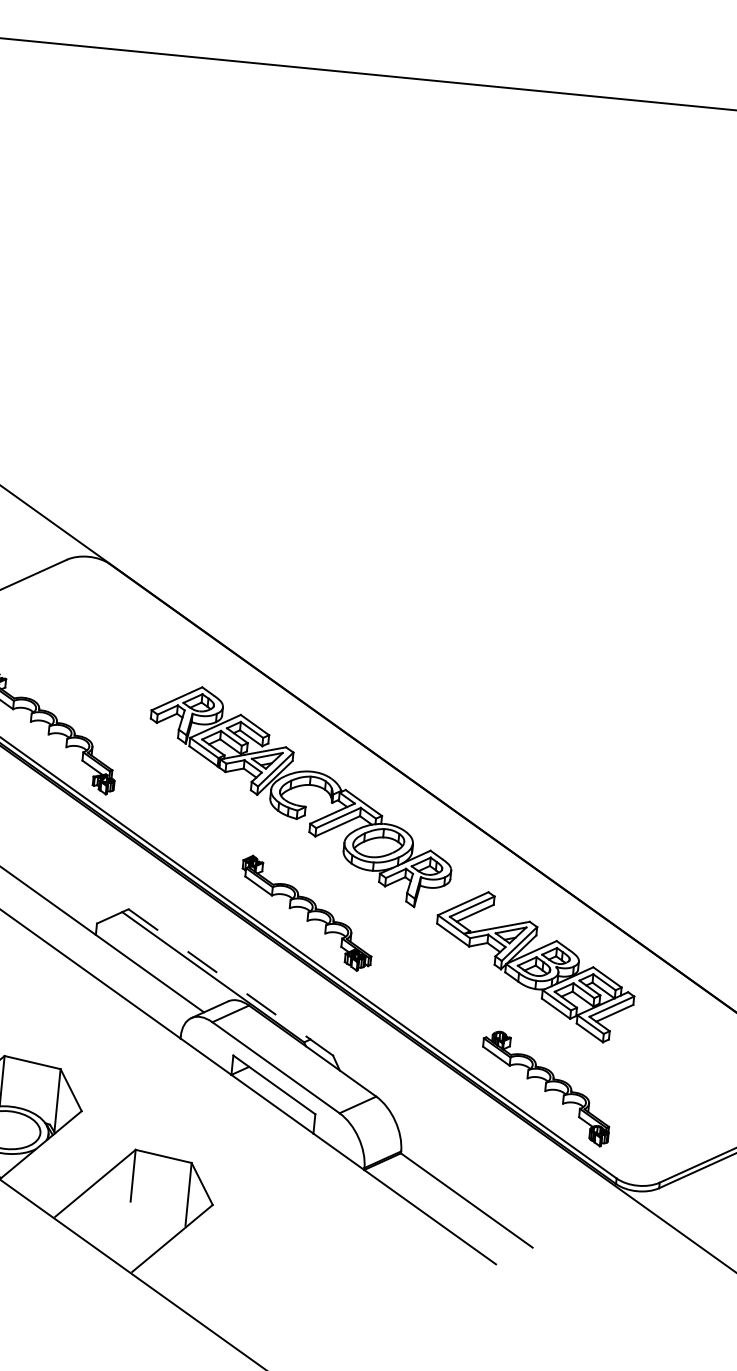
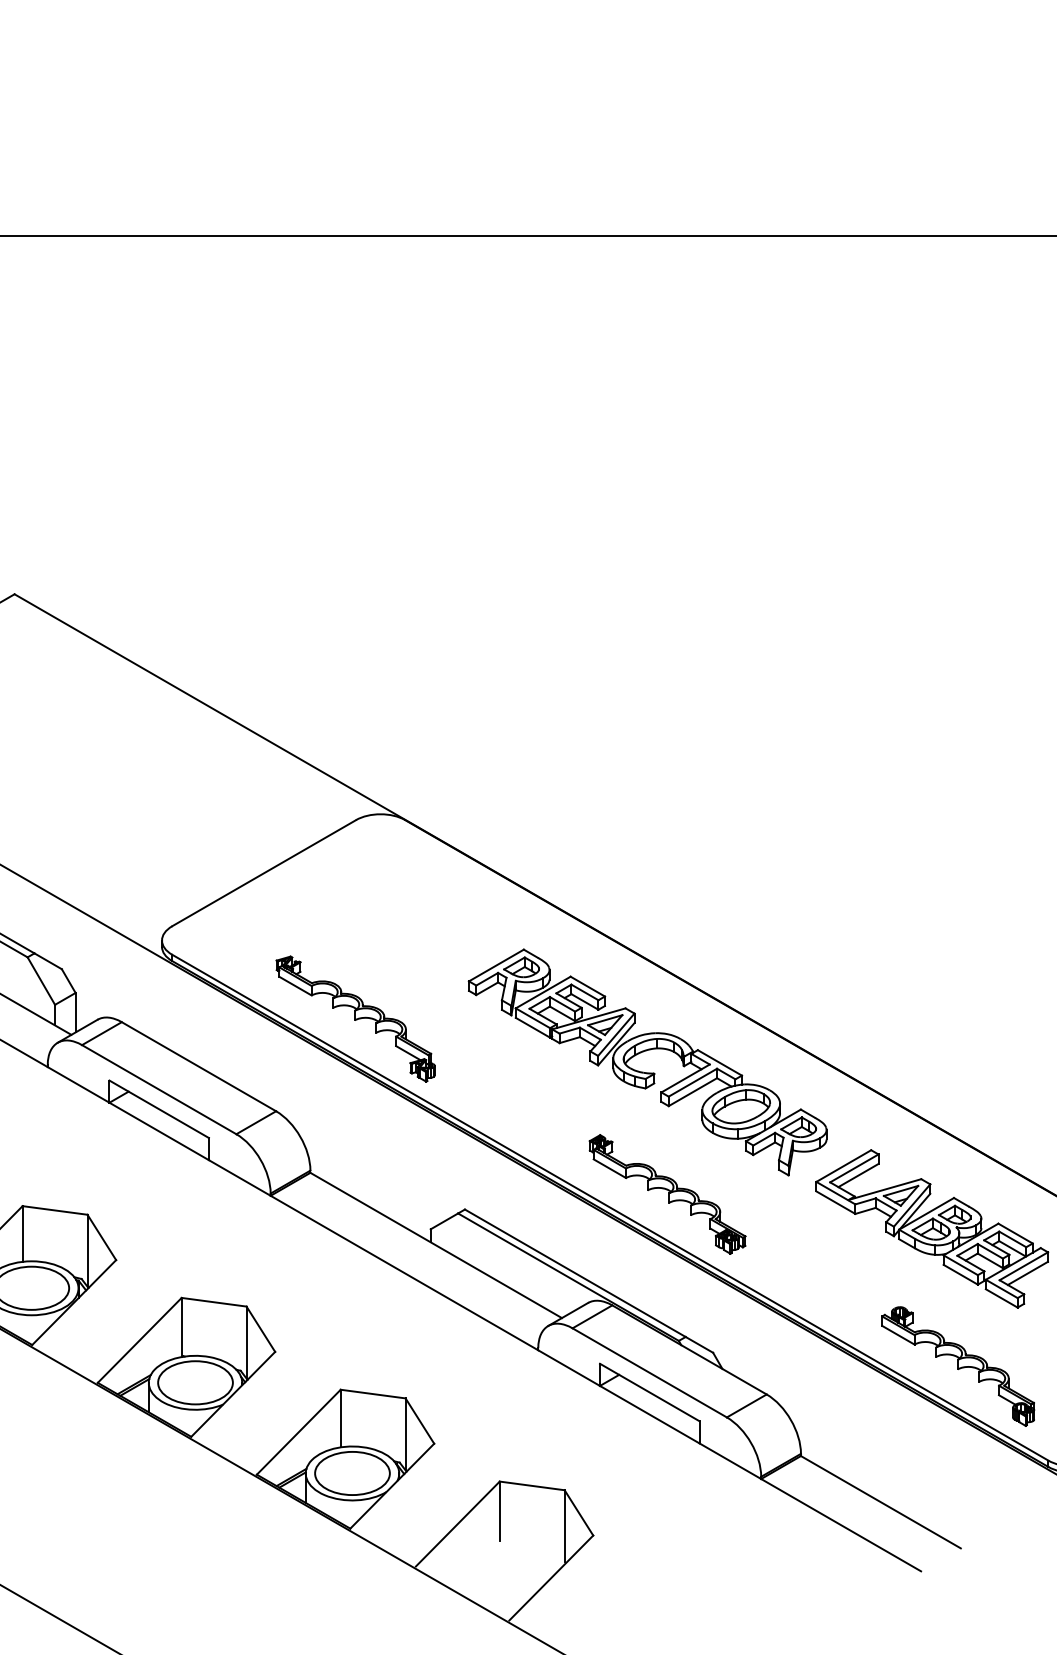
line: (219, 974) -> (575, 1273), dashed -> solid

